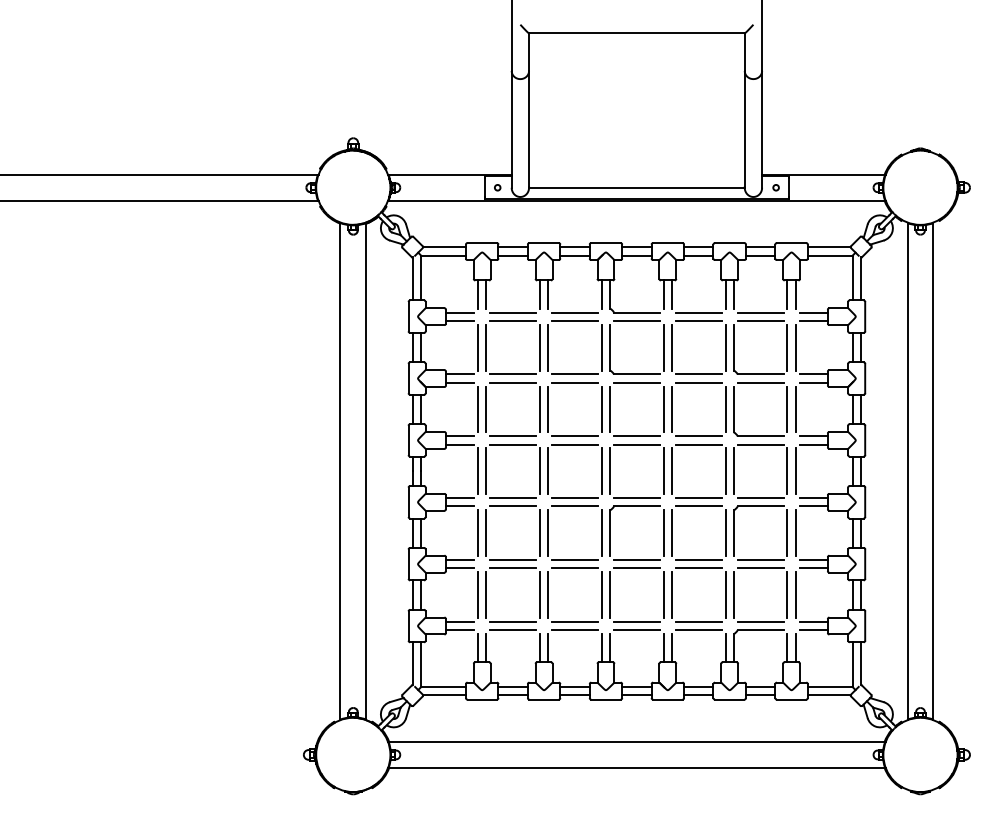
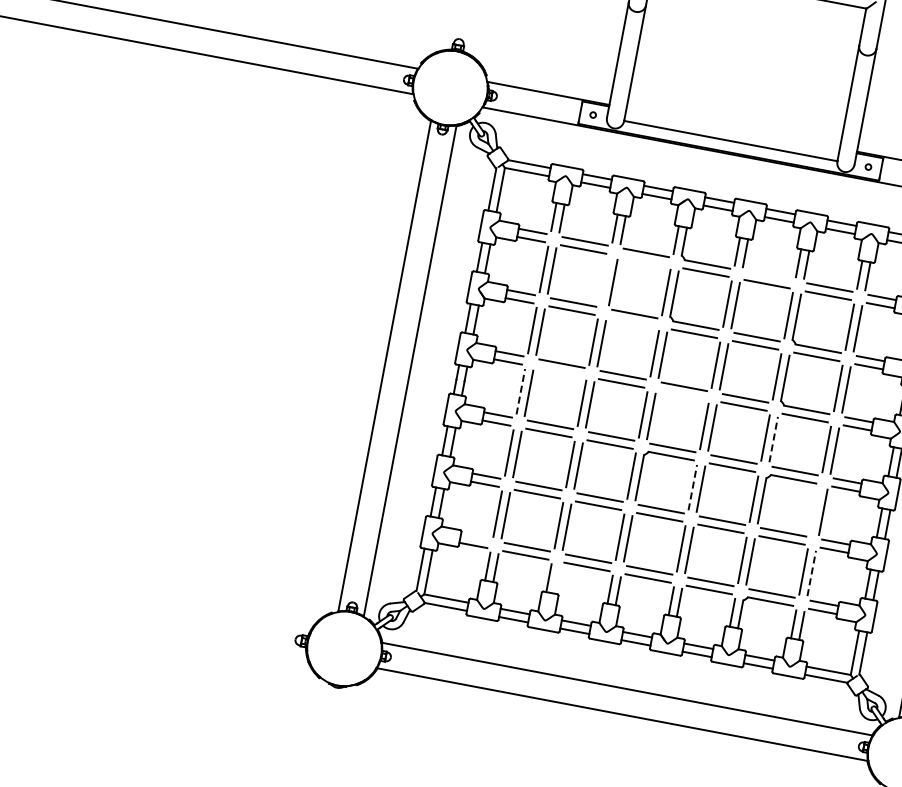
line: (698, 312) -> (768, 275), removed
line: (574, 320) -> (644, 260), removed
line: (539, 347) -> (604, 280), removed
line: (574, 382) -> (632, 321), removed
line: (513, 444) -> (560, 371), removed
line: (636, 444) -> (682, 394), removed
line: (478, 471) -> (521, 392), solid -> dashed
line: (733, 471) -> (773, 439), solid -> dashed
line: (663, 533) -> (692, 487), solid -> dashed
line: (787, 533) -> (815, 511), removed
line: (795, 595) -> (811, 573), solid -> dashed
line: (460, 621) -> (475, 536), removed
line: (548, 648) -> (557, 580), removed

